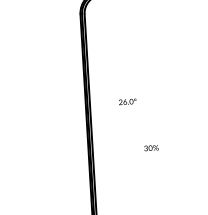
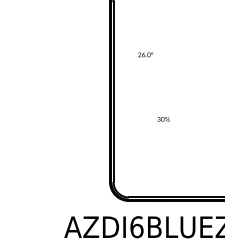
text: (127, 101) -> (145, 54), moved

